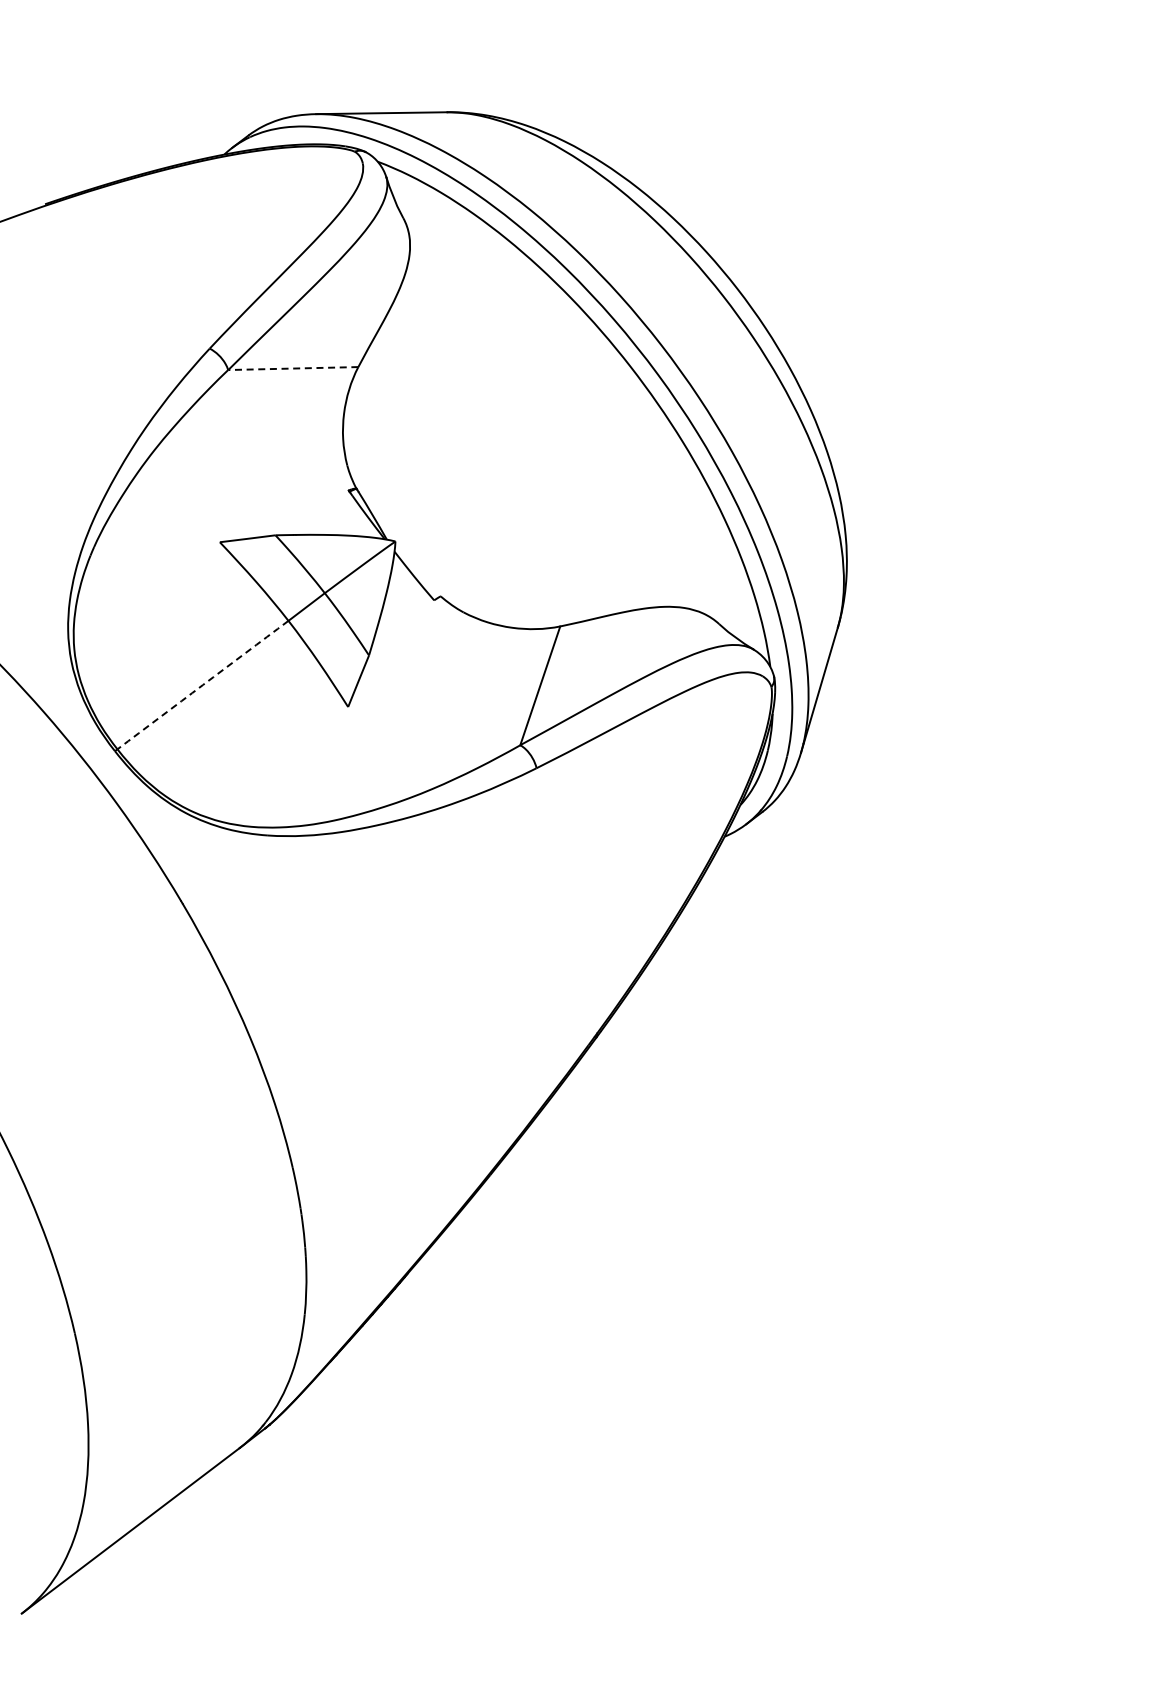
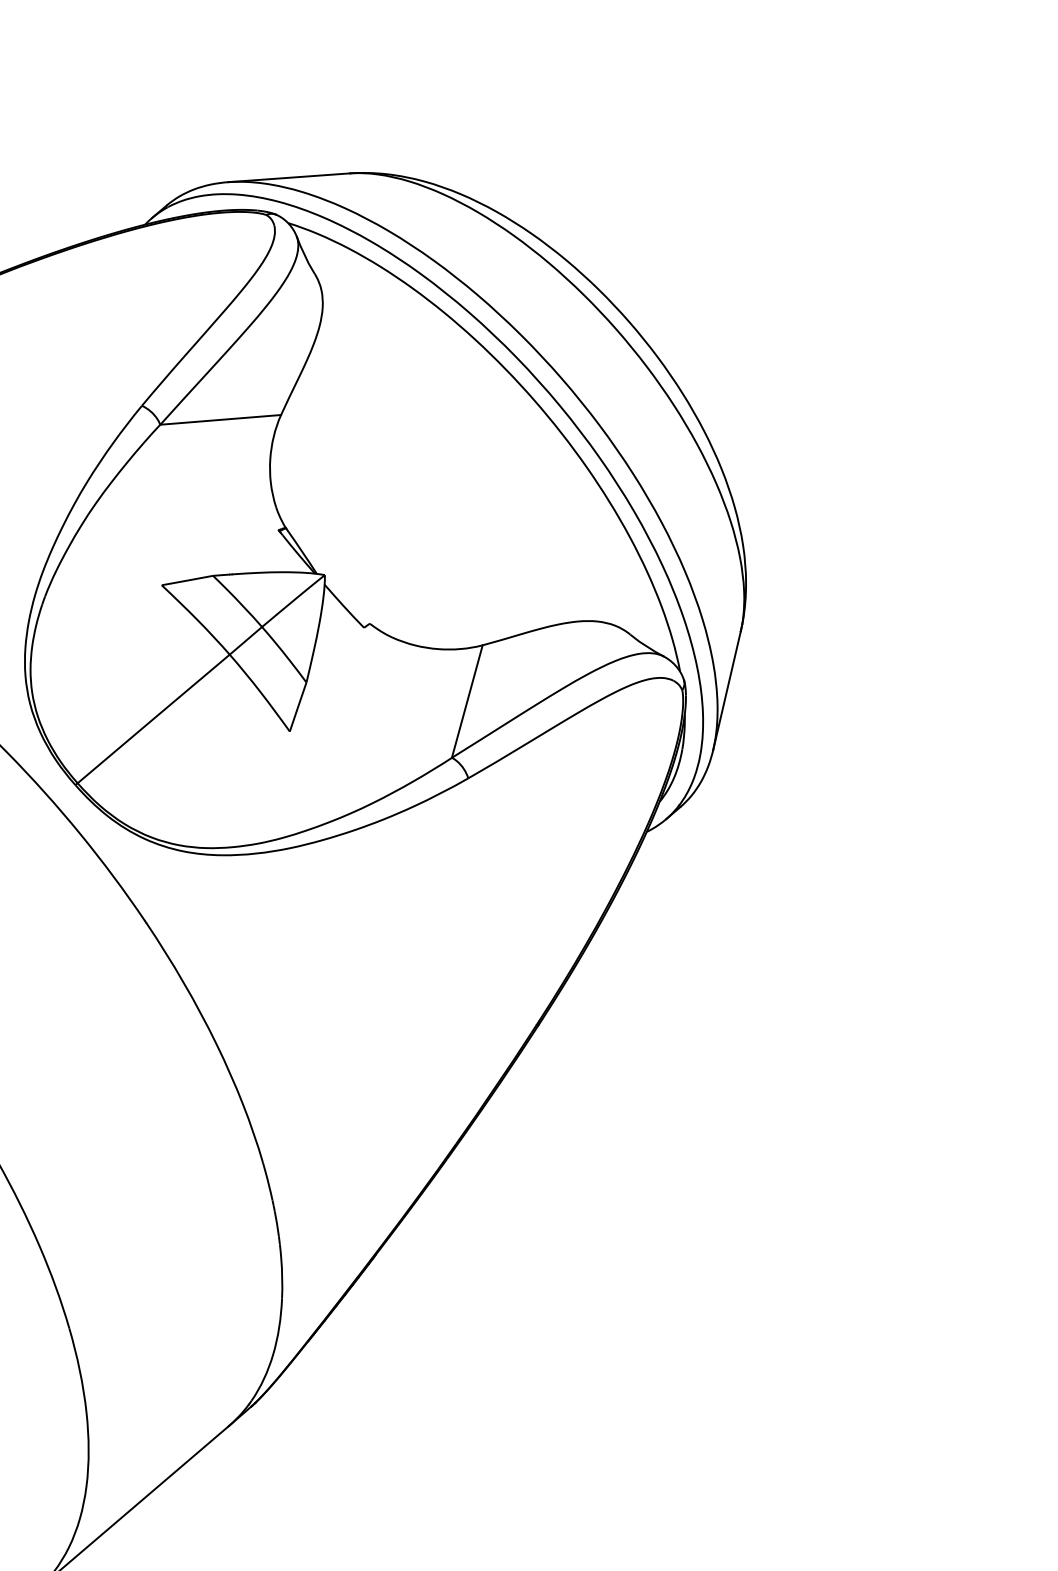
line: (292, 368) -> (219, 419), dashed -> solid
arc: (202, 685) -> (153, 719), dashed -> solid

